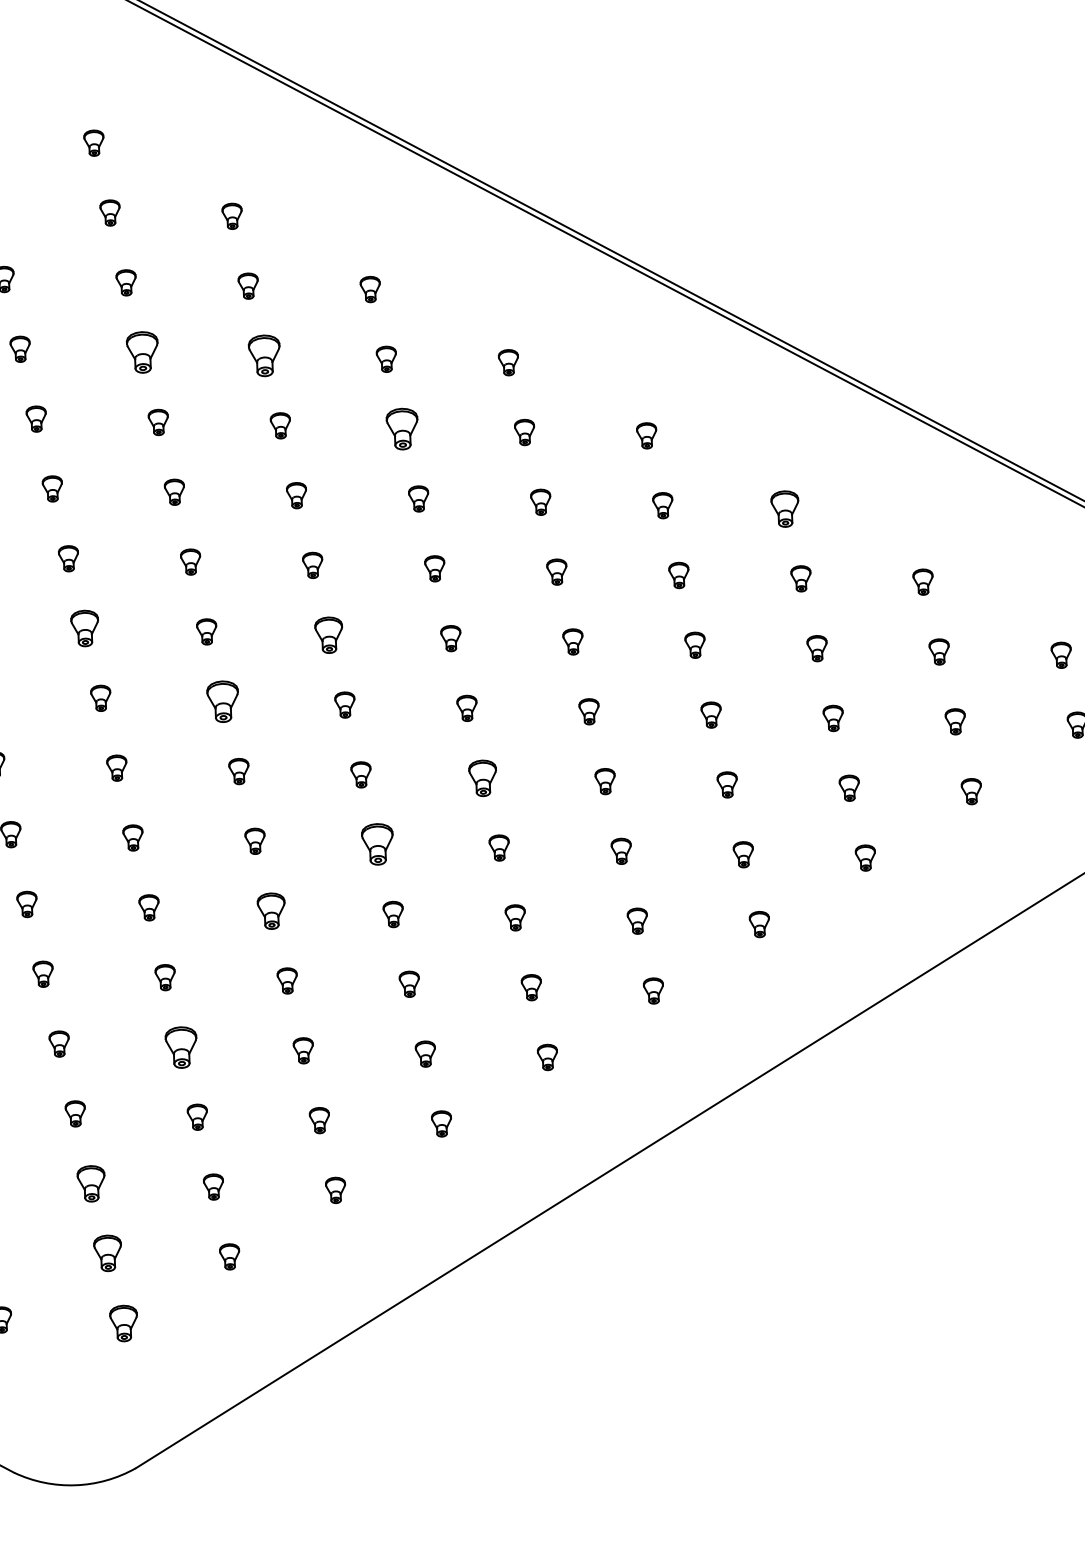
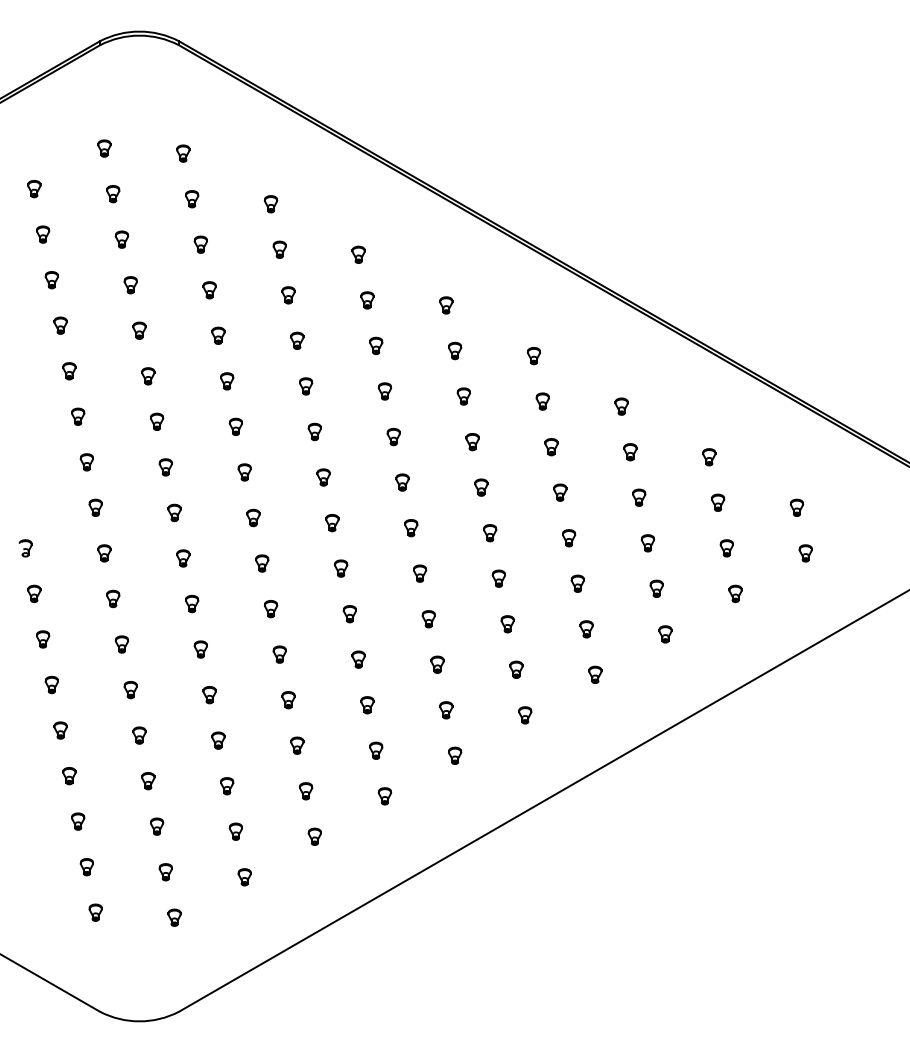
part: (142, 353) -> (209, 290), size x0.62
part: (264, 356) -> (288, 295), size x0.62
part: (403, 428) -> (376, 345), size x0.62
part: (784, 508) -> (621, 406), size x0.71
part: (84, 628) -> (165, 467), size x0.71
part: (328, 635) -> (323, 477), size x0.71
part: (222, 700) -> (253, 517), size x0.62
part: (483, 777) -> (420, 573), size x0.71
part: (376, 845) -> (349, 614), size x0.62
part: (270, 910) -> (279, 654), size x0.71
part: (181, 1047) -> (218, 740), size x0.62
part: (92, 1183) -> (157, 826), size x0.71
part: (107, 1253) -> (165, 872), size x0.71
part: (123, 1322) -> (174, 917), size x0.71

